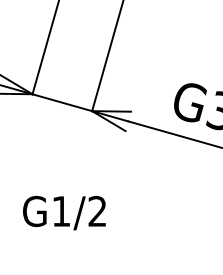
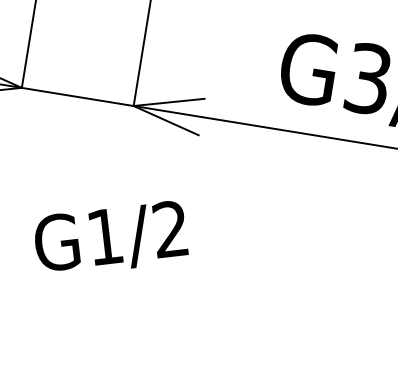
text: (64, 212) -> (110, 238), moved

